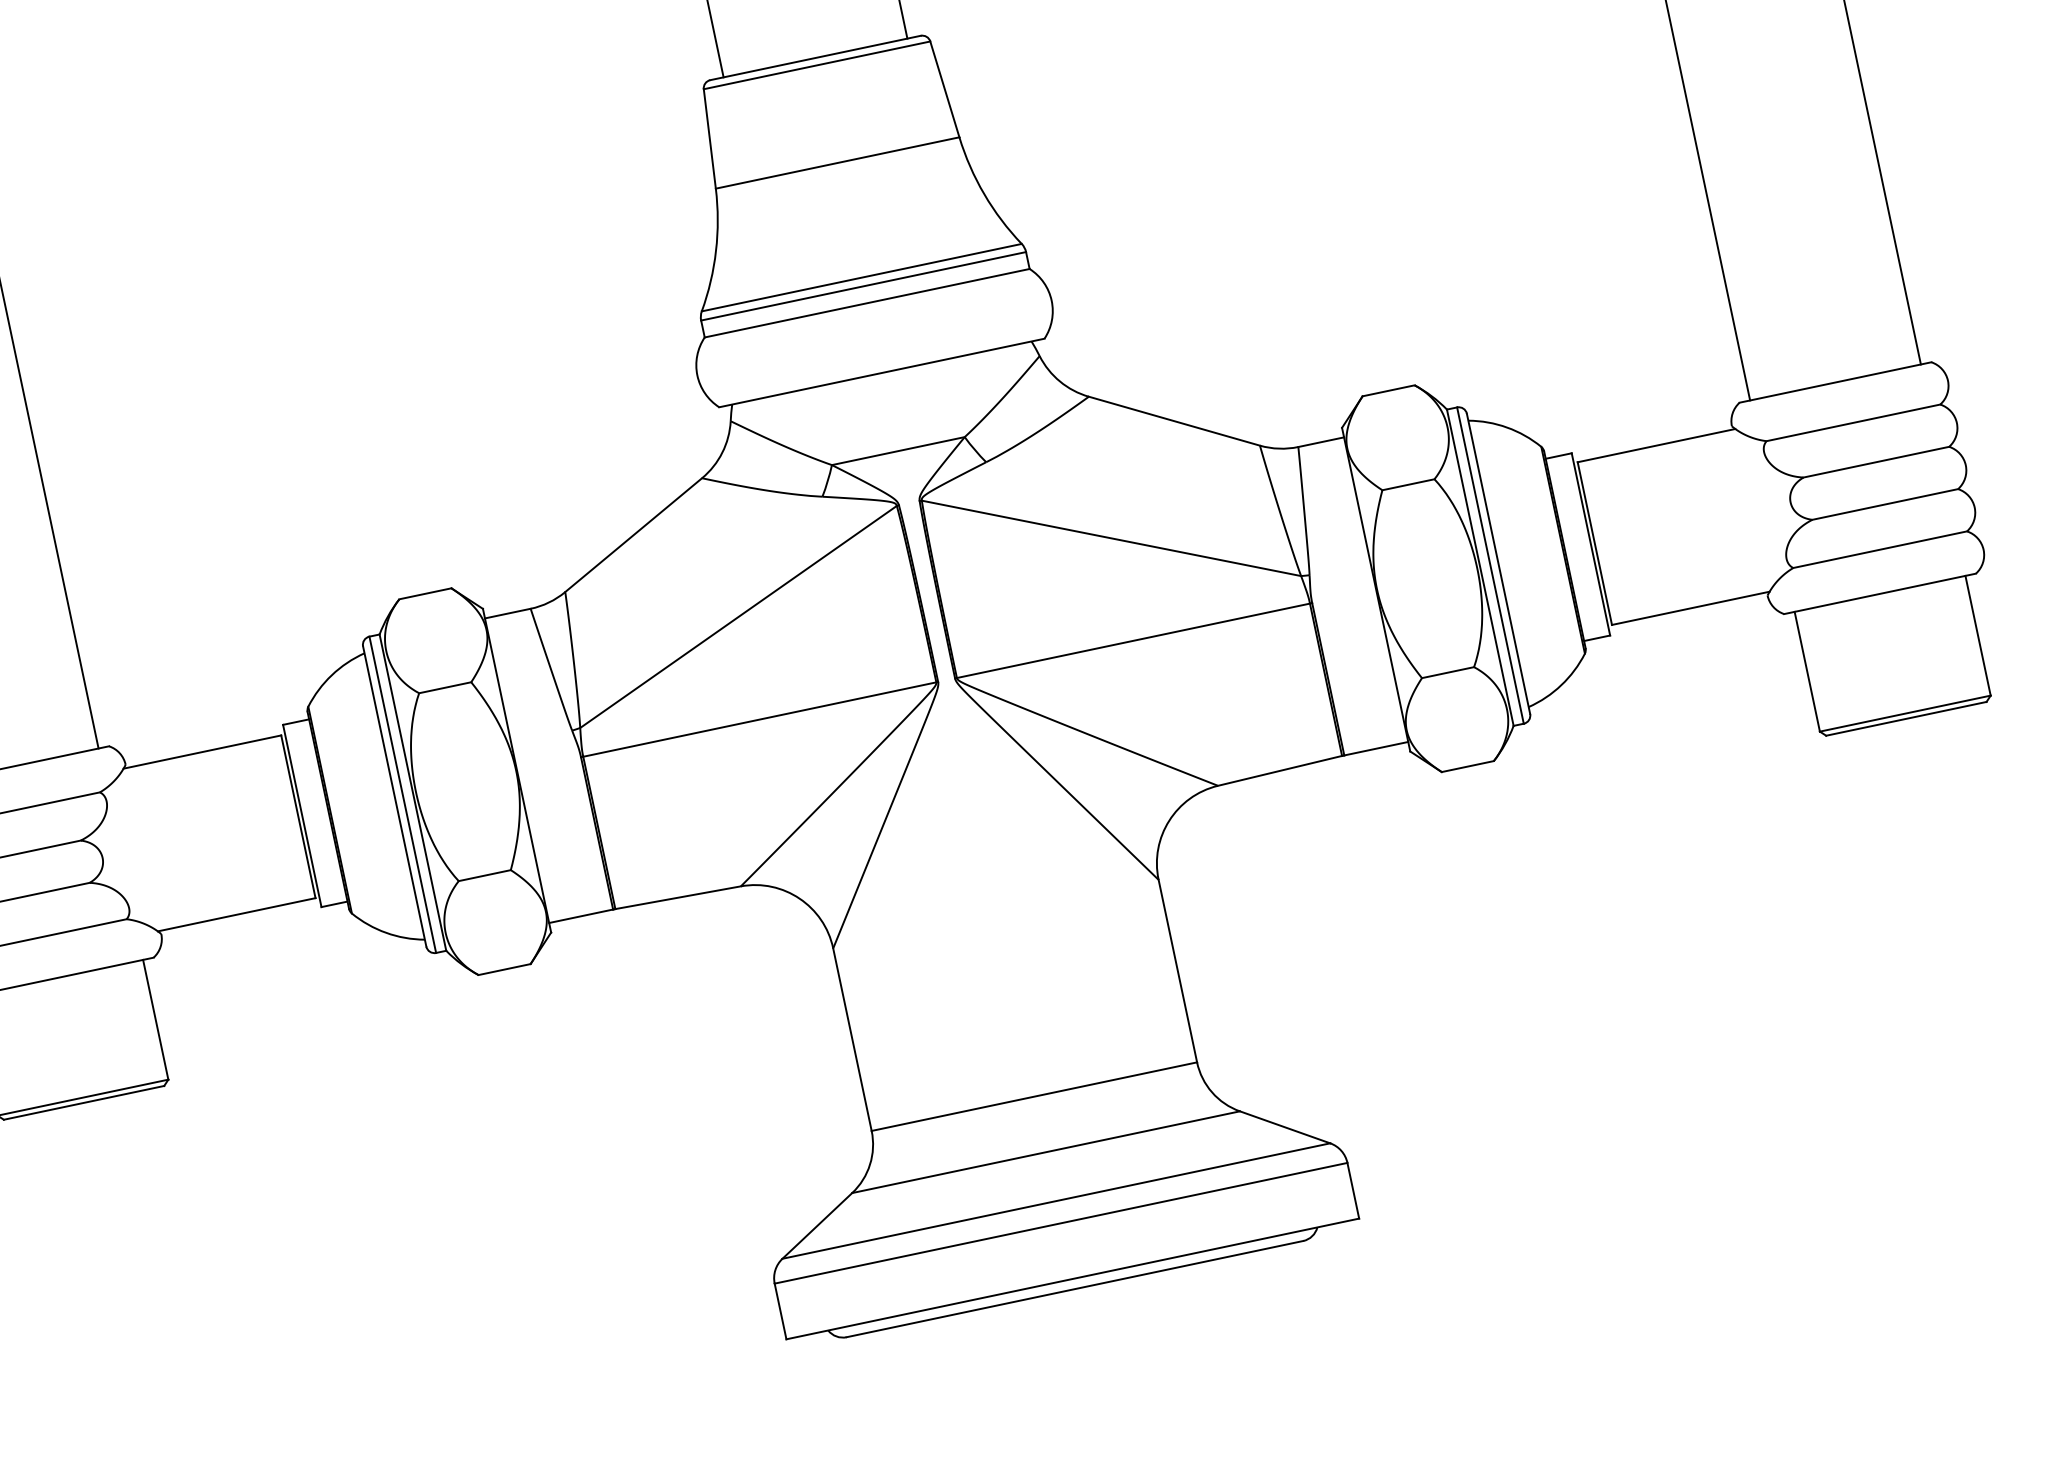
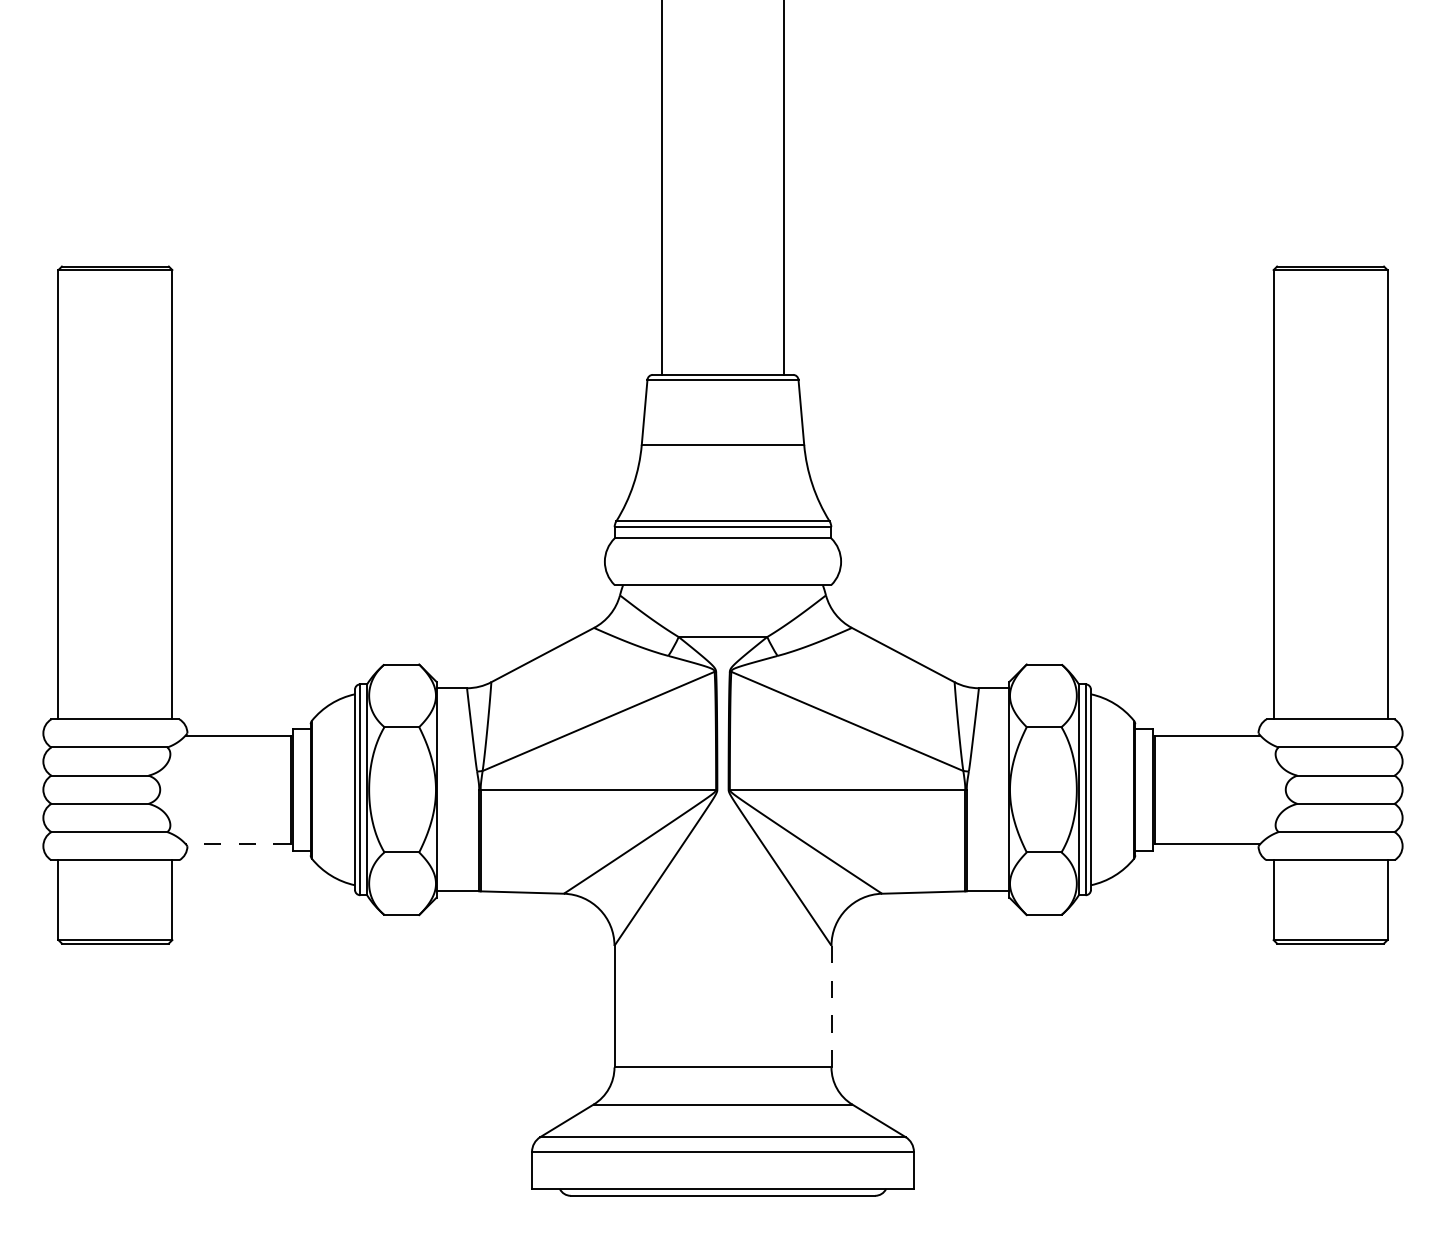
line: (237, 915) -> (238, 844), solid -> dashed
line: (1177, 970) -> (831, 1006), solid -> dashed

